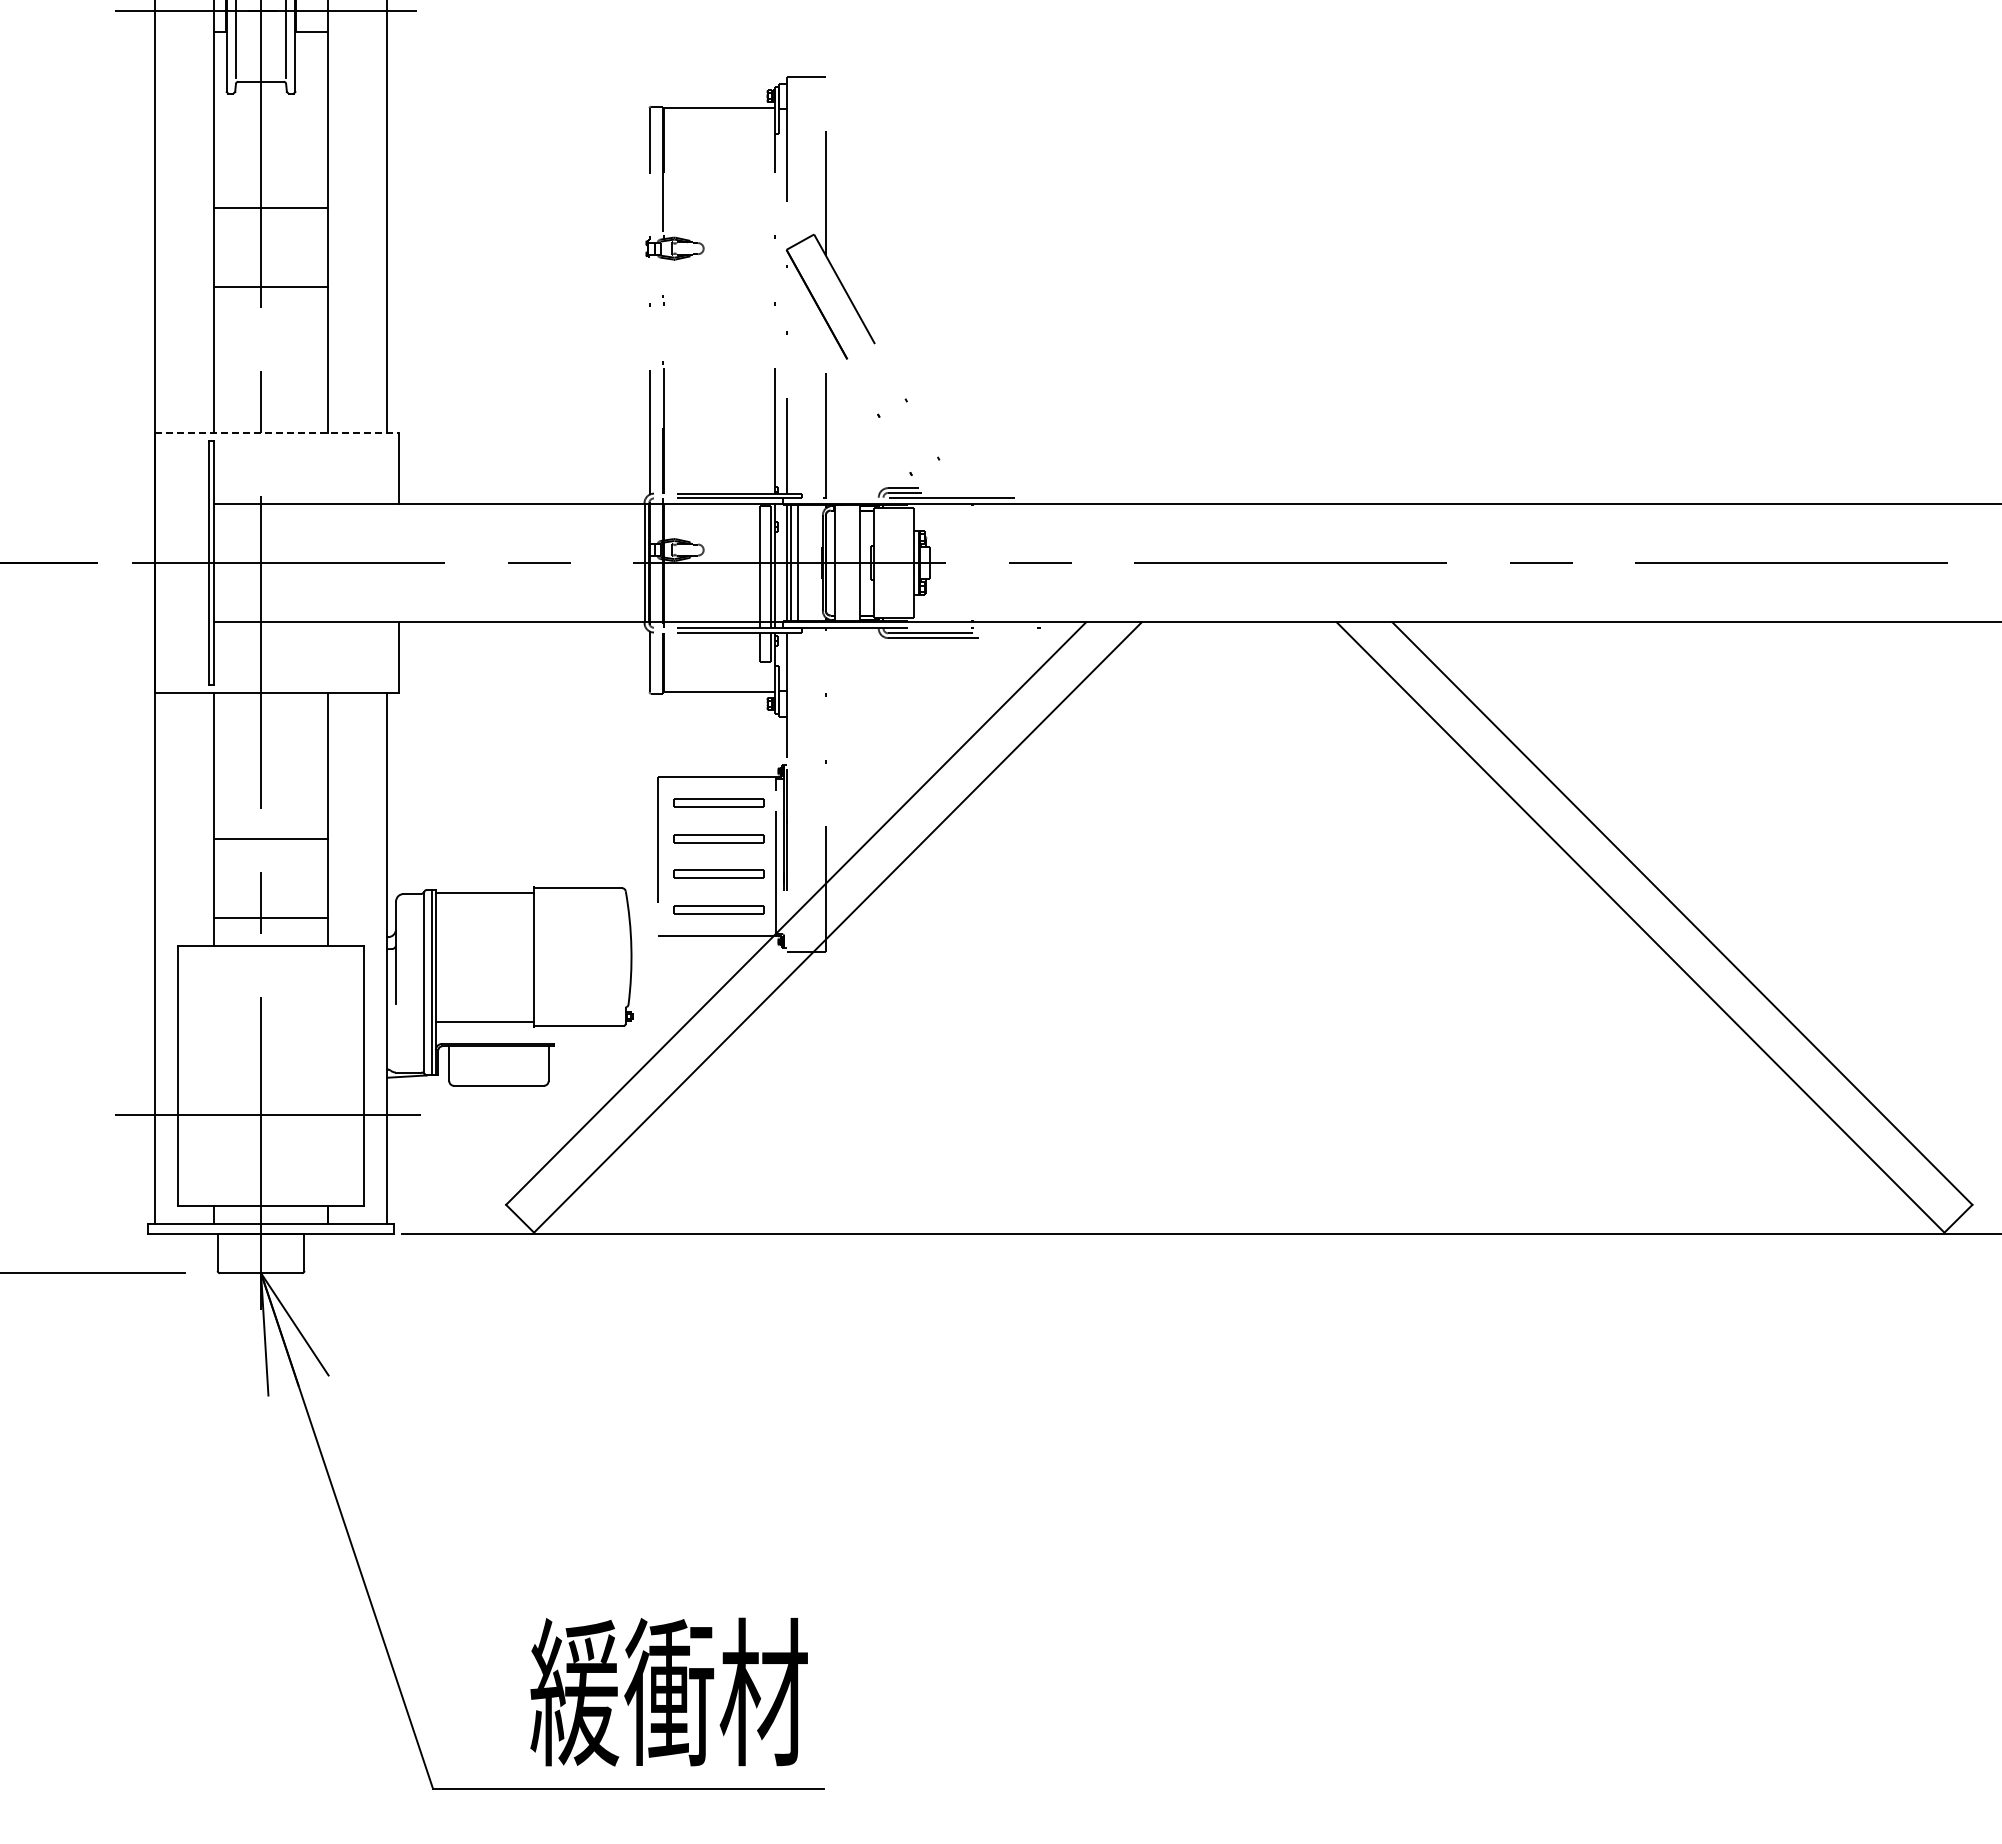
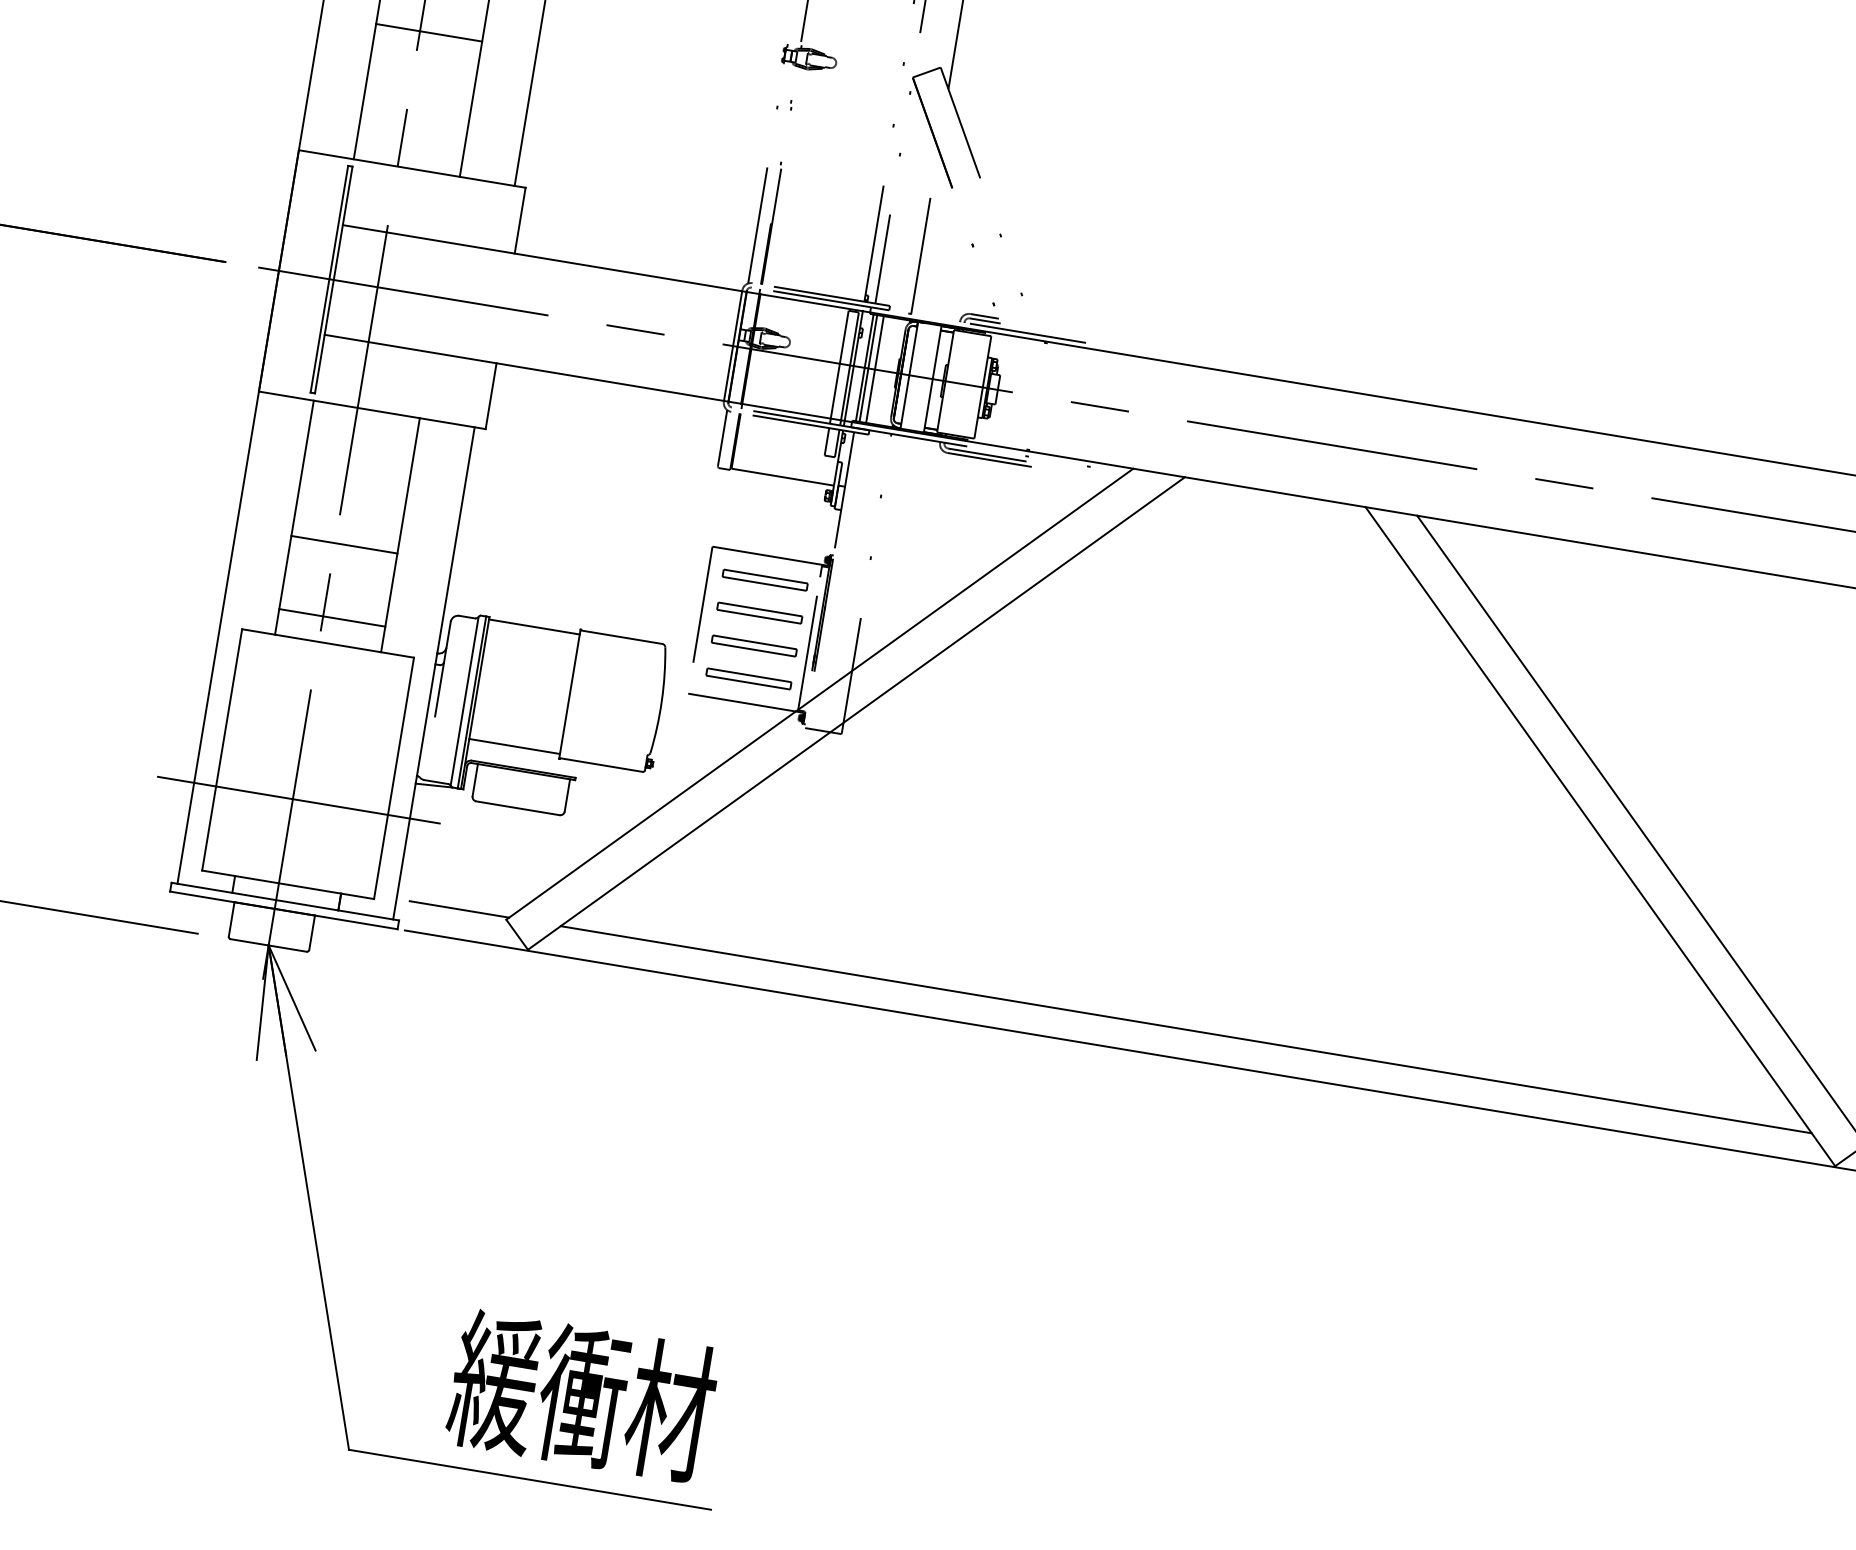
line: (277, 432) -> (412, 168), dashed -> solid
line: (454, 1202) -> (458, 909), added
line: (1239, 1202) -> (1186, 1030), added

